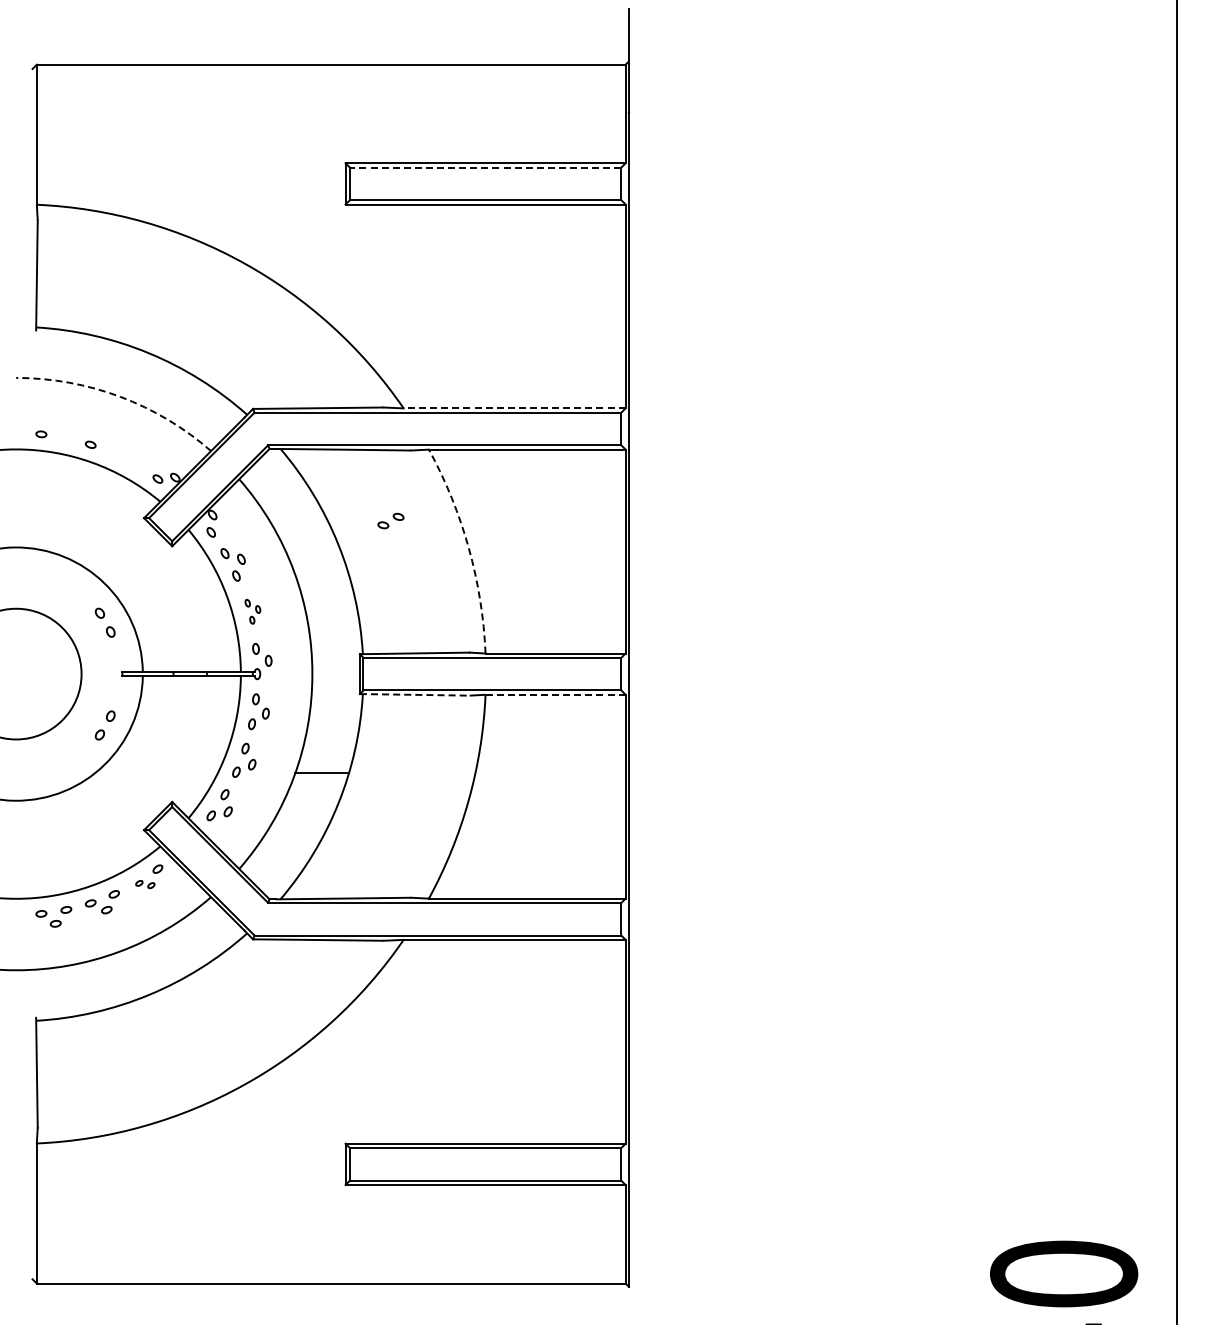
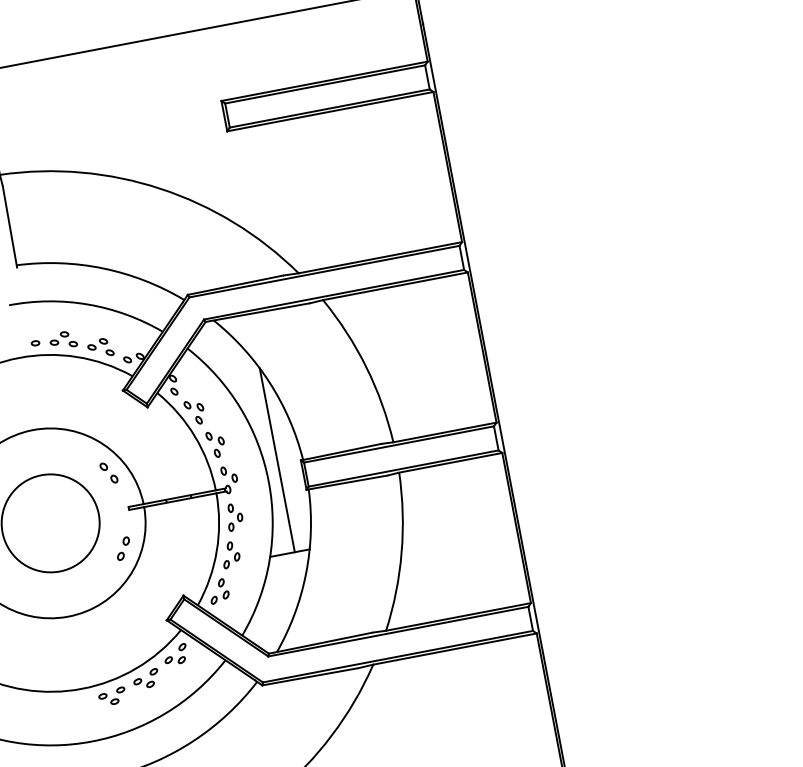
line: (485, 167) -> (325, 84), dashed -> solid
arc: (120, 396) -> (88, 304), dashed -> solid
line: (514, 408) -> (380, 257), dashed -> solid
part: (125, 456) -> (100, 347), added
part: (390, 520) -> (59, 338), moved
arc: (468, 548) -> (366, 367), dashed -> solid
part: (252, 611) -> (215, 444), size x1.43
line: (328, 647) -> (276, 459), added
line: (414, 694) -> (346, 482), dashed -> solid
line: (556, 694) -> (451, 462), dashed -> solid
part: (145, 884) -> (175, 660), size x1.43

